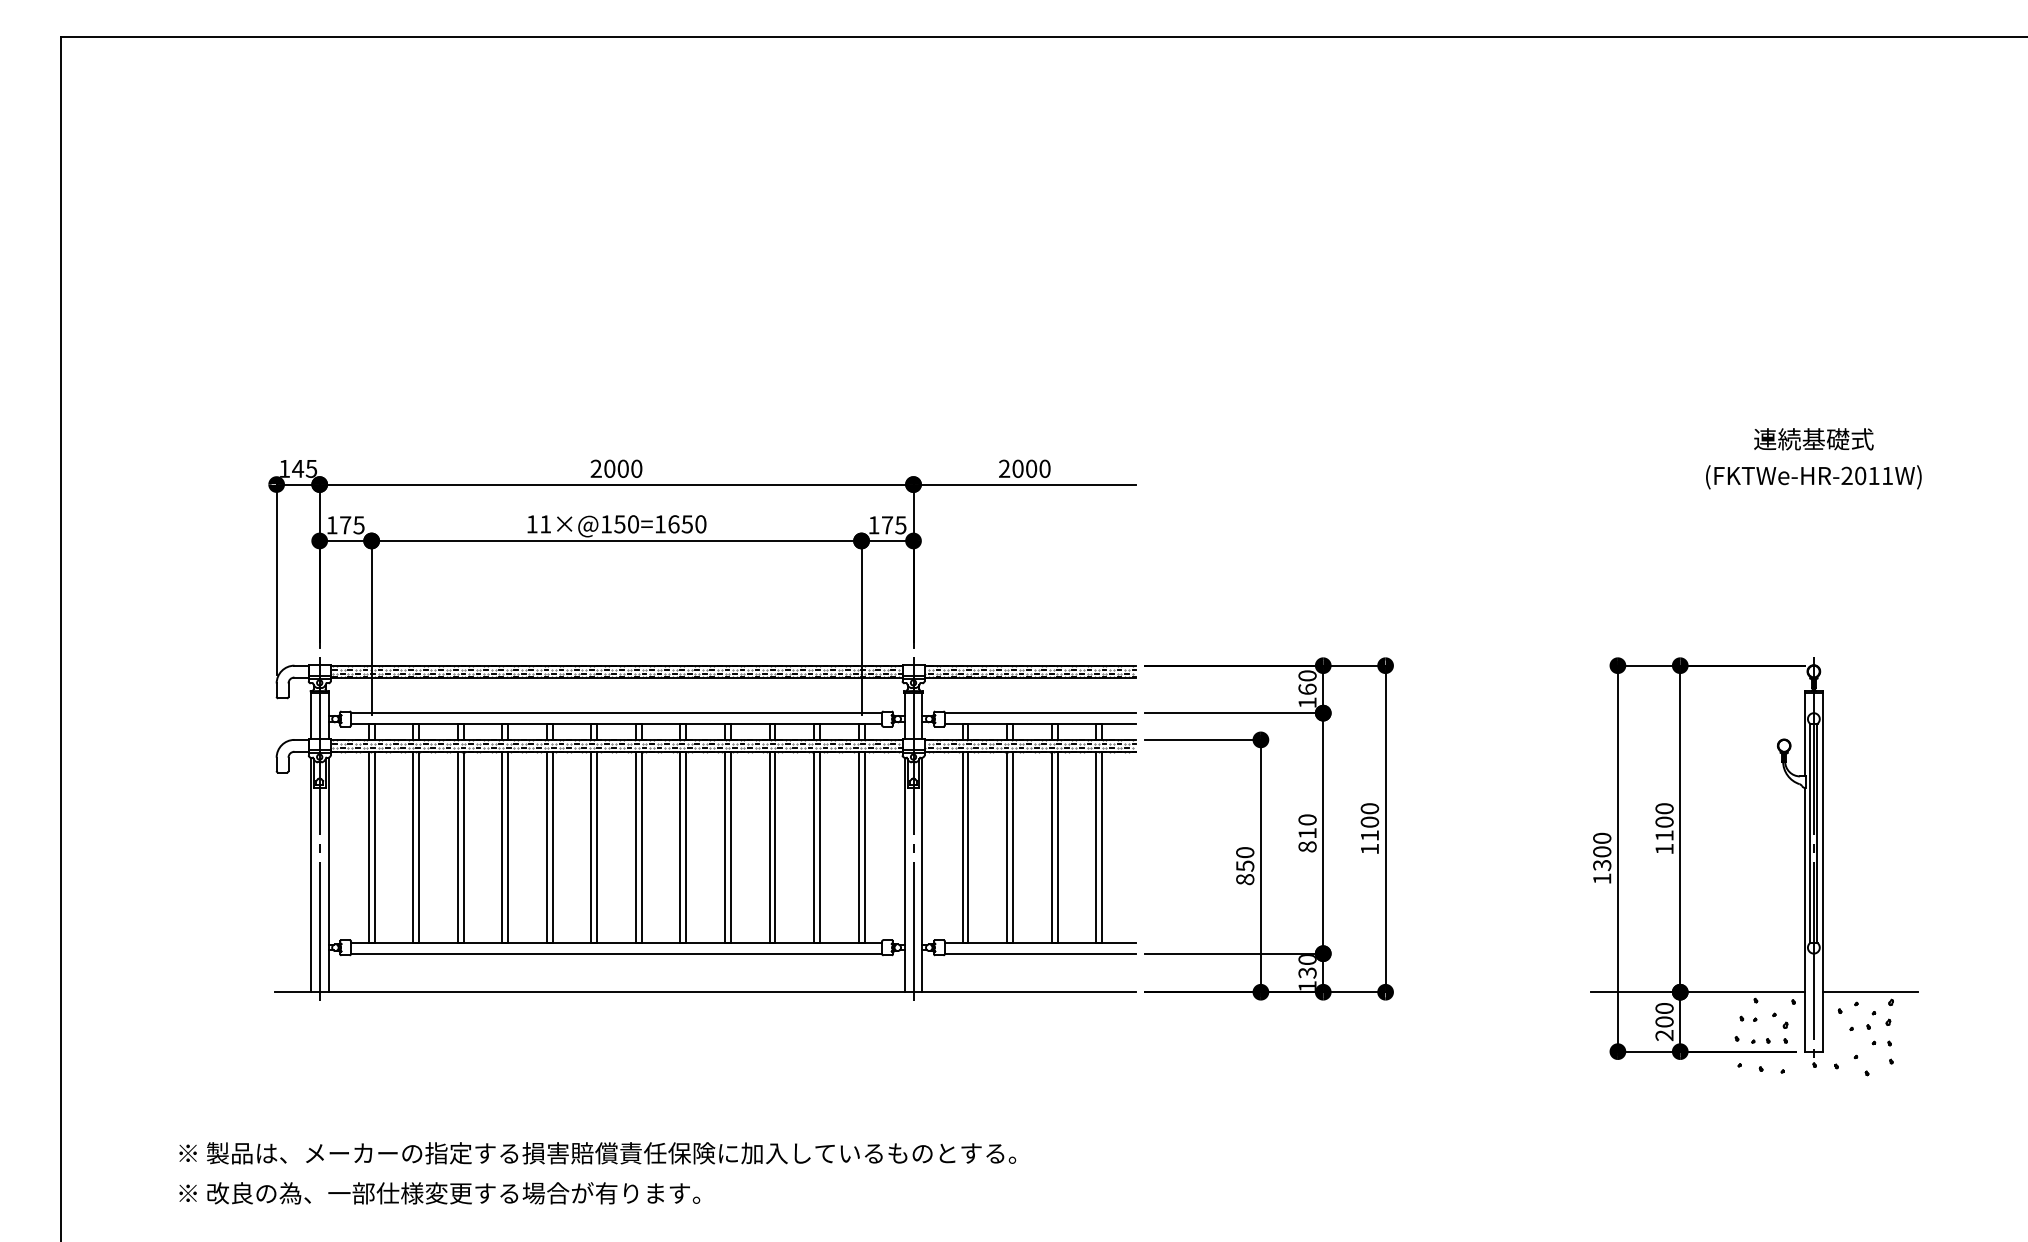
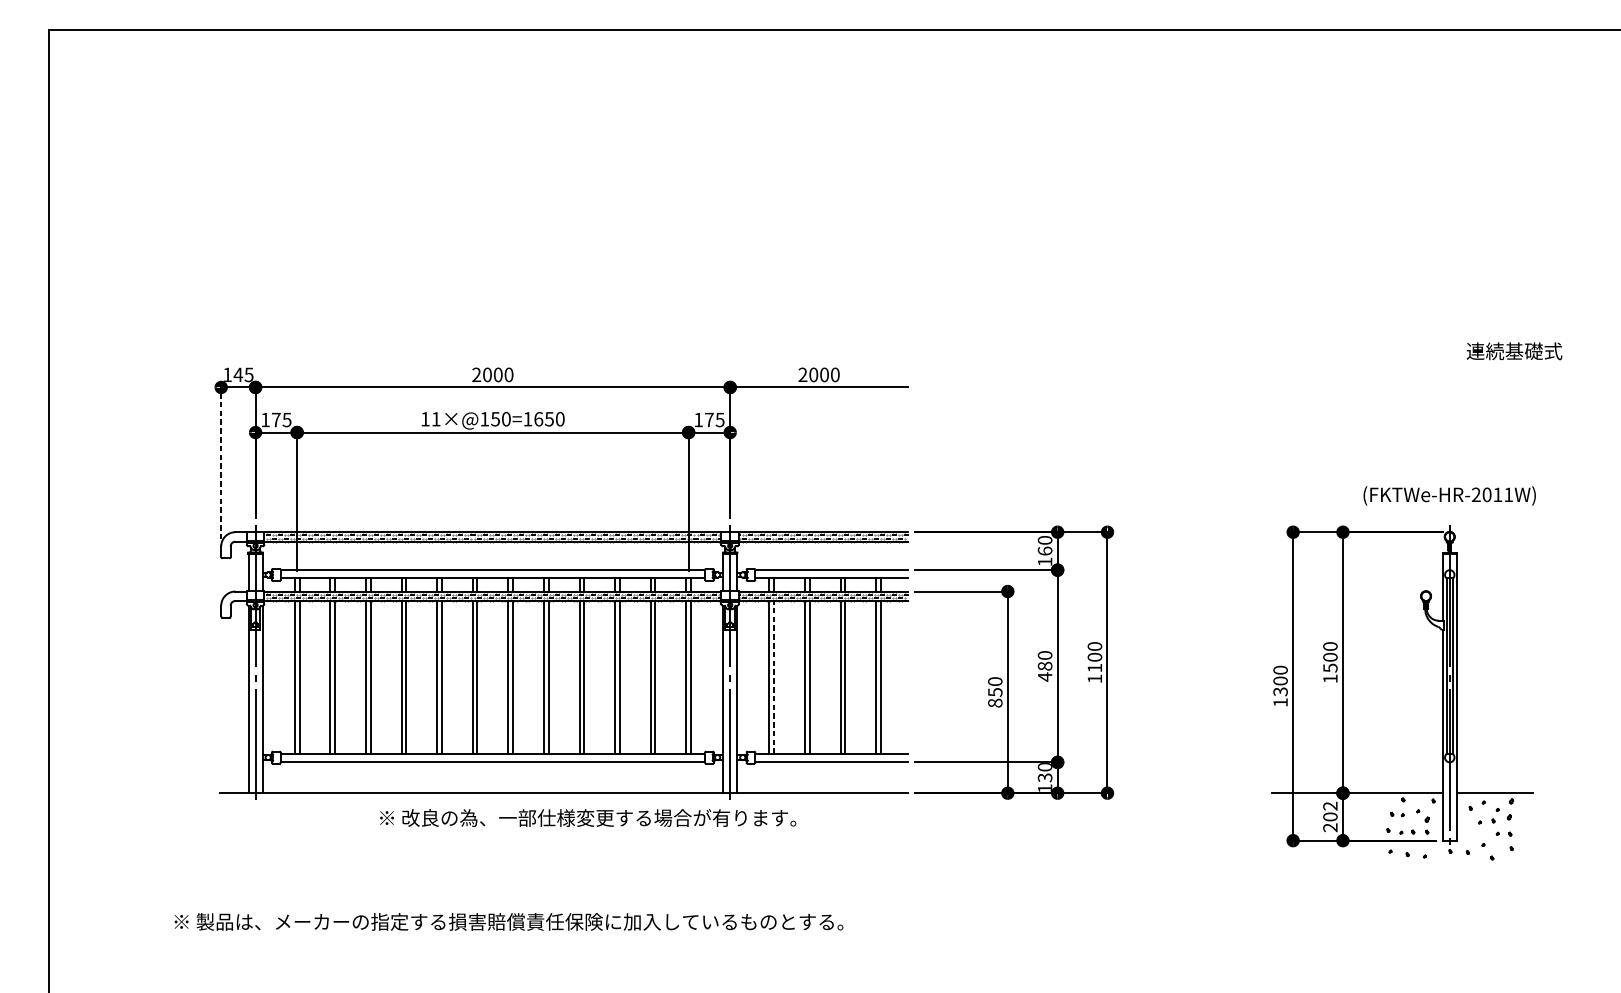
text: (1813, 439) -> (1514, 351), moved
text: (1813, 477) -> (1449, 496), moved
line: (276, 579) -> (221, 463), solid -> dashed
text: (1664, 835) -> (1330, 667), 1100 -> 1500
text: (1307, 840) -> (1045, 671), 810 -> 480
line: (968, 847) -> (774, 677), solid -> dashed
text: (1664, 1008) -> (1330, 806), 200 -> 202
text: (597, 1153) -> (508, 922), moved
text: (439, 1193) -> (587, 818), moved

